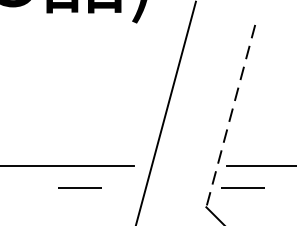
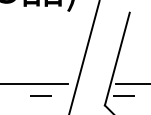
line: (231, 116) -> (117, 59), dashed -> solid

